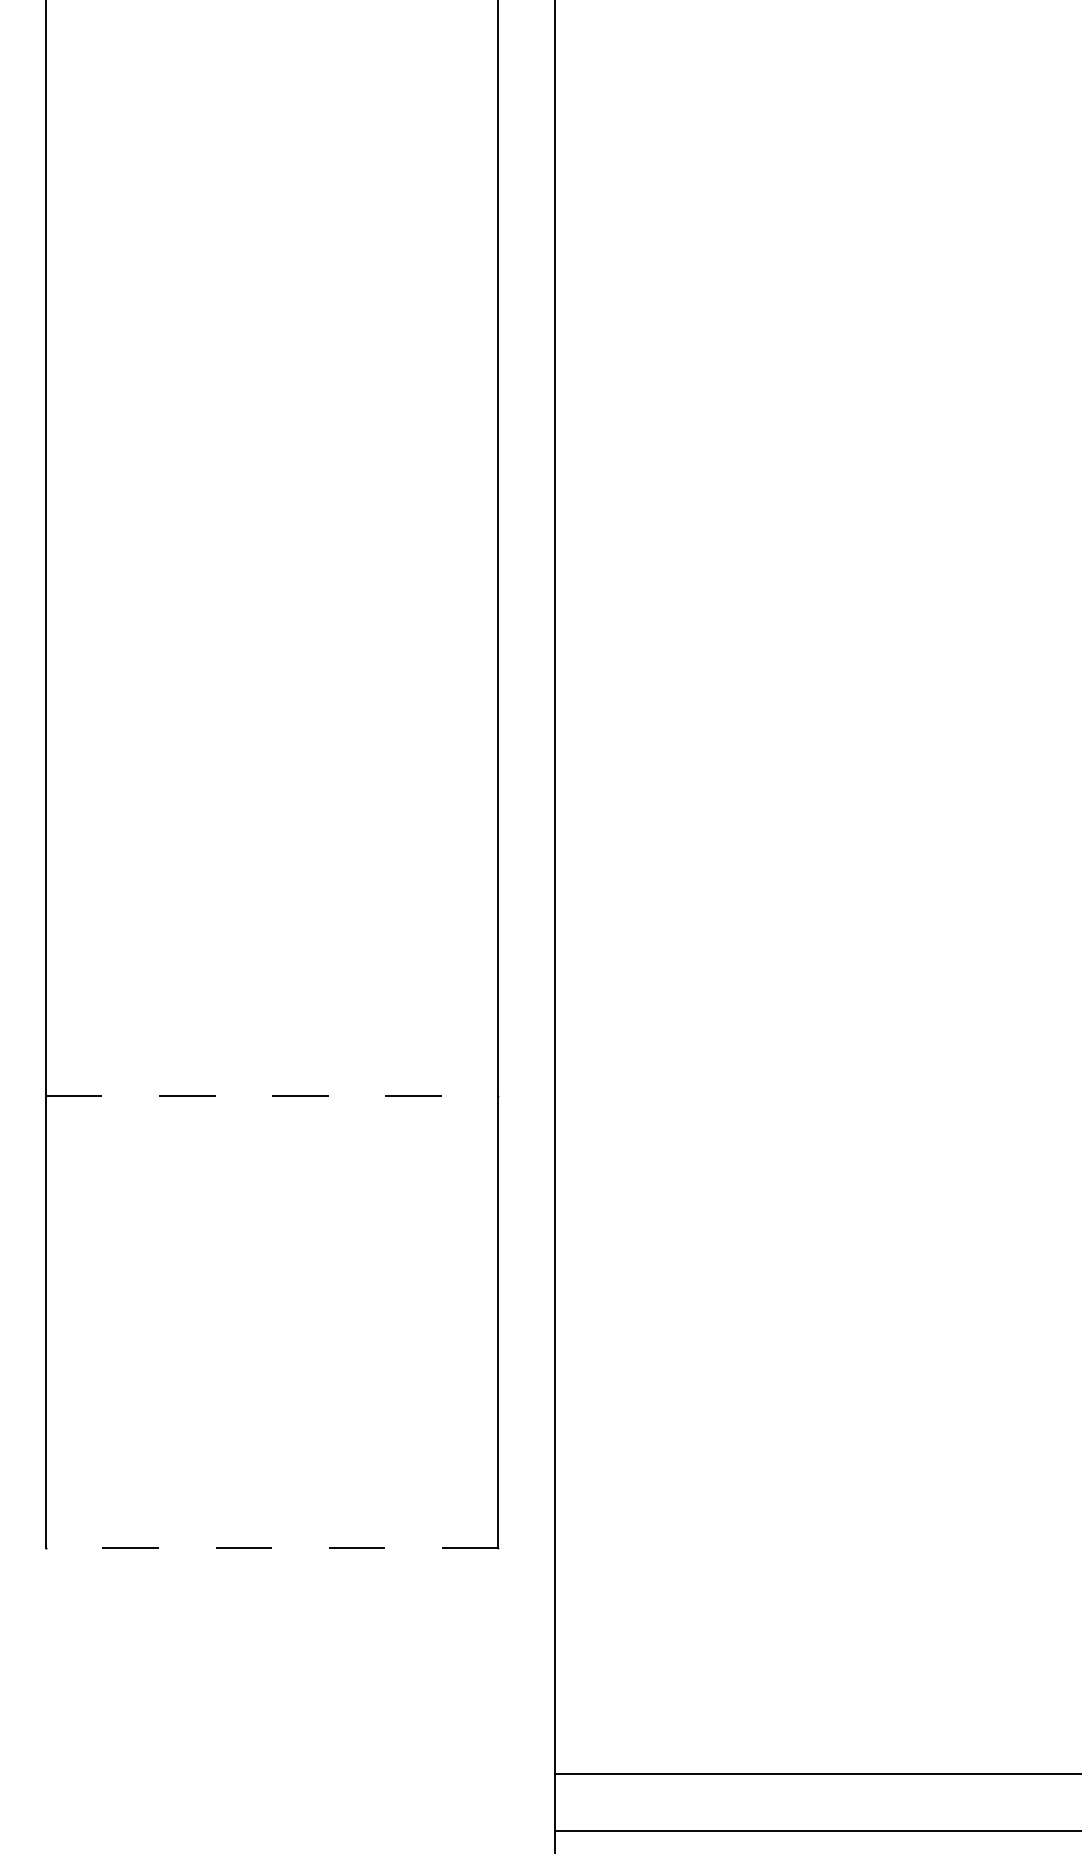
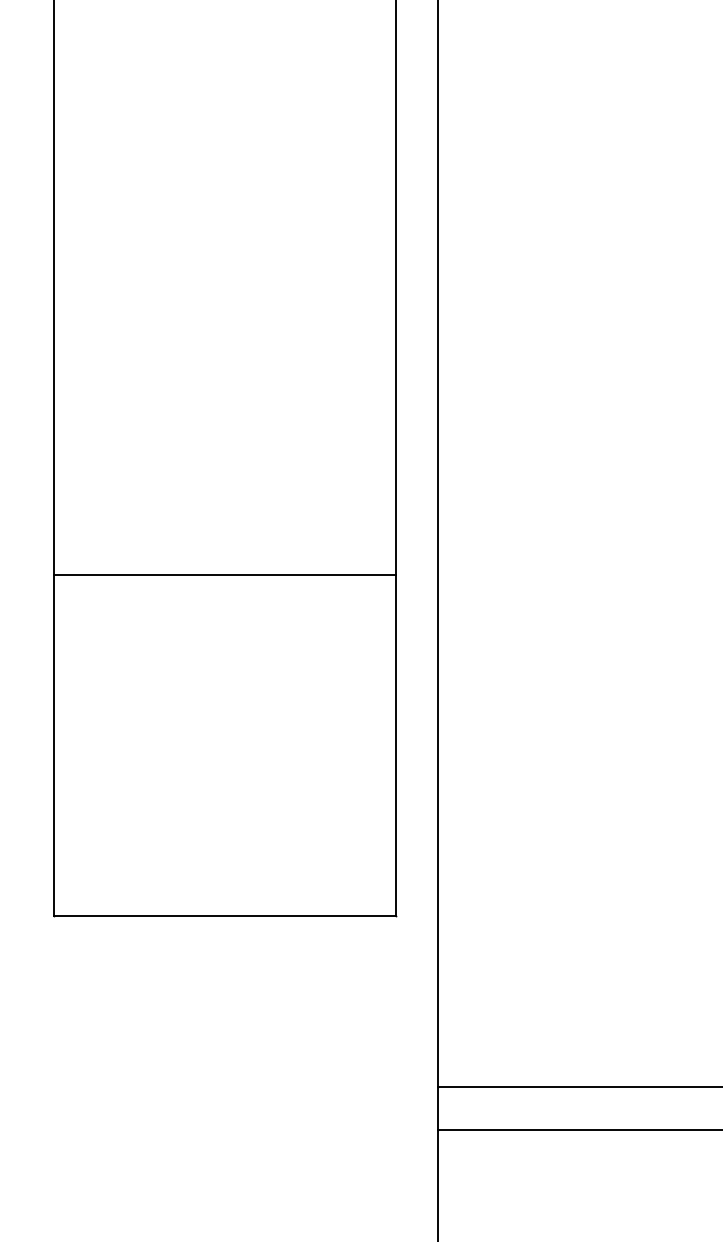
line: (272, 1095) -> (225, 574), dashed -> solid
line: (271, 1548) -> (224, 916), dashed -> solid

